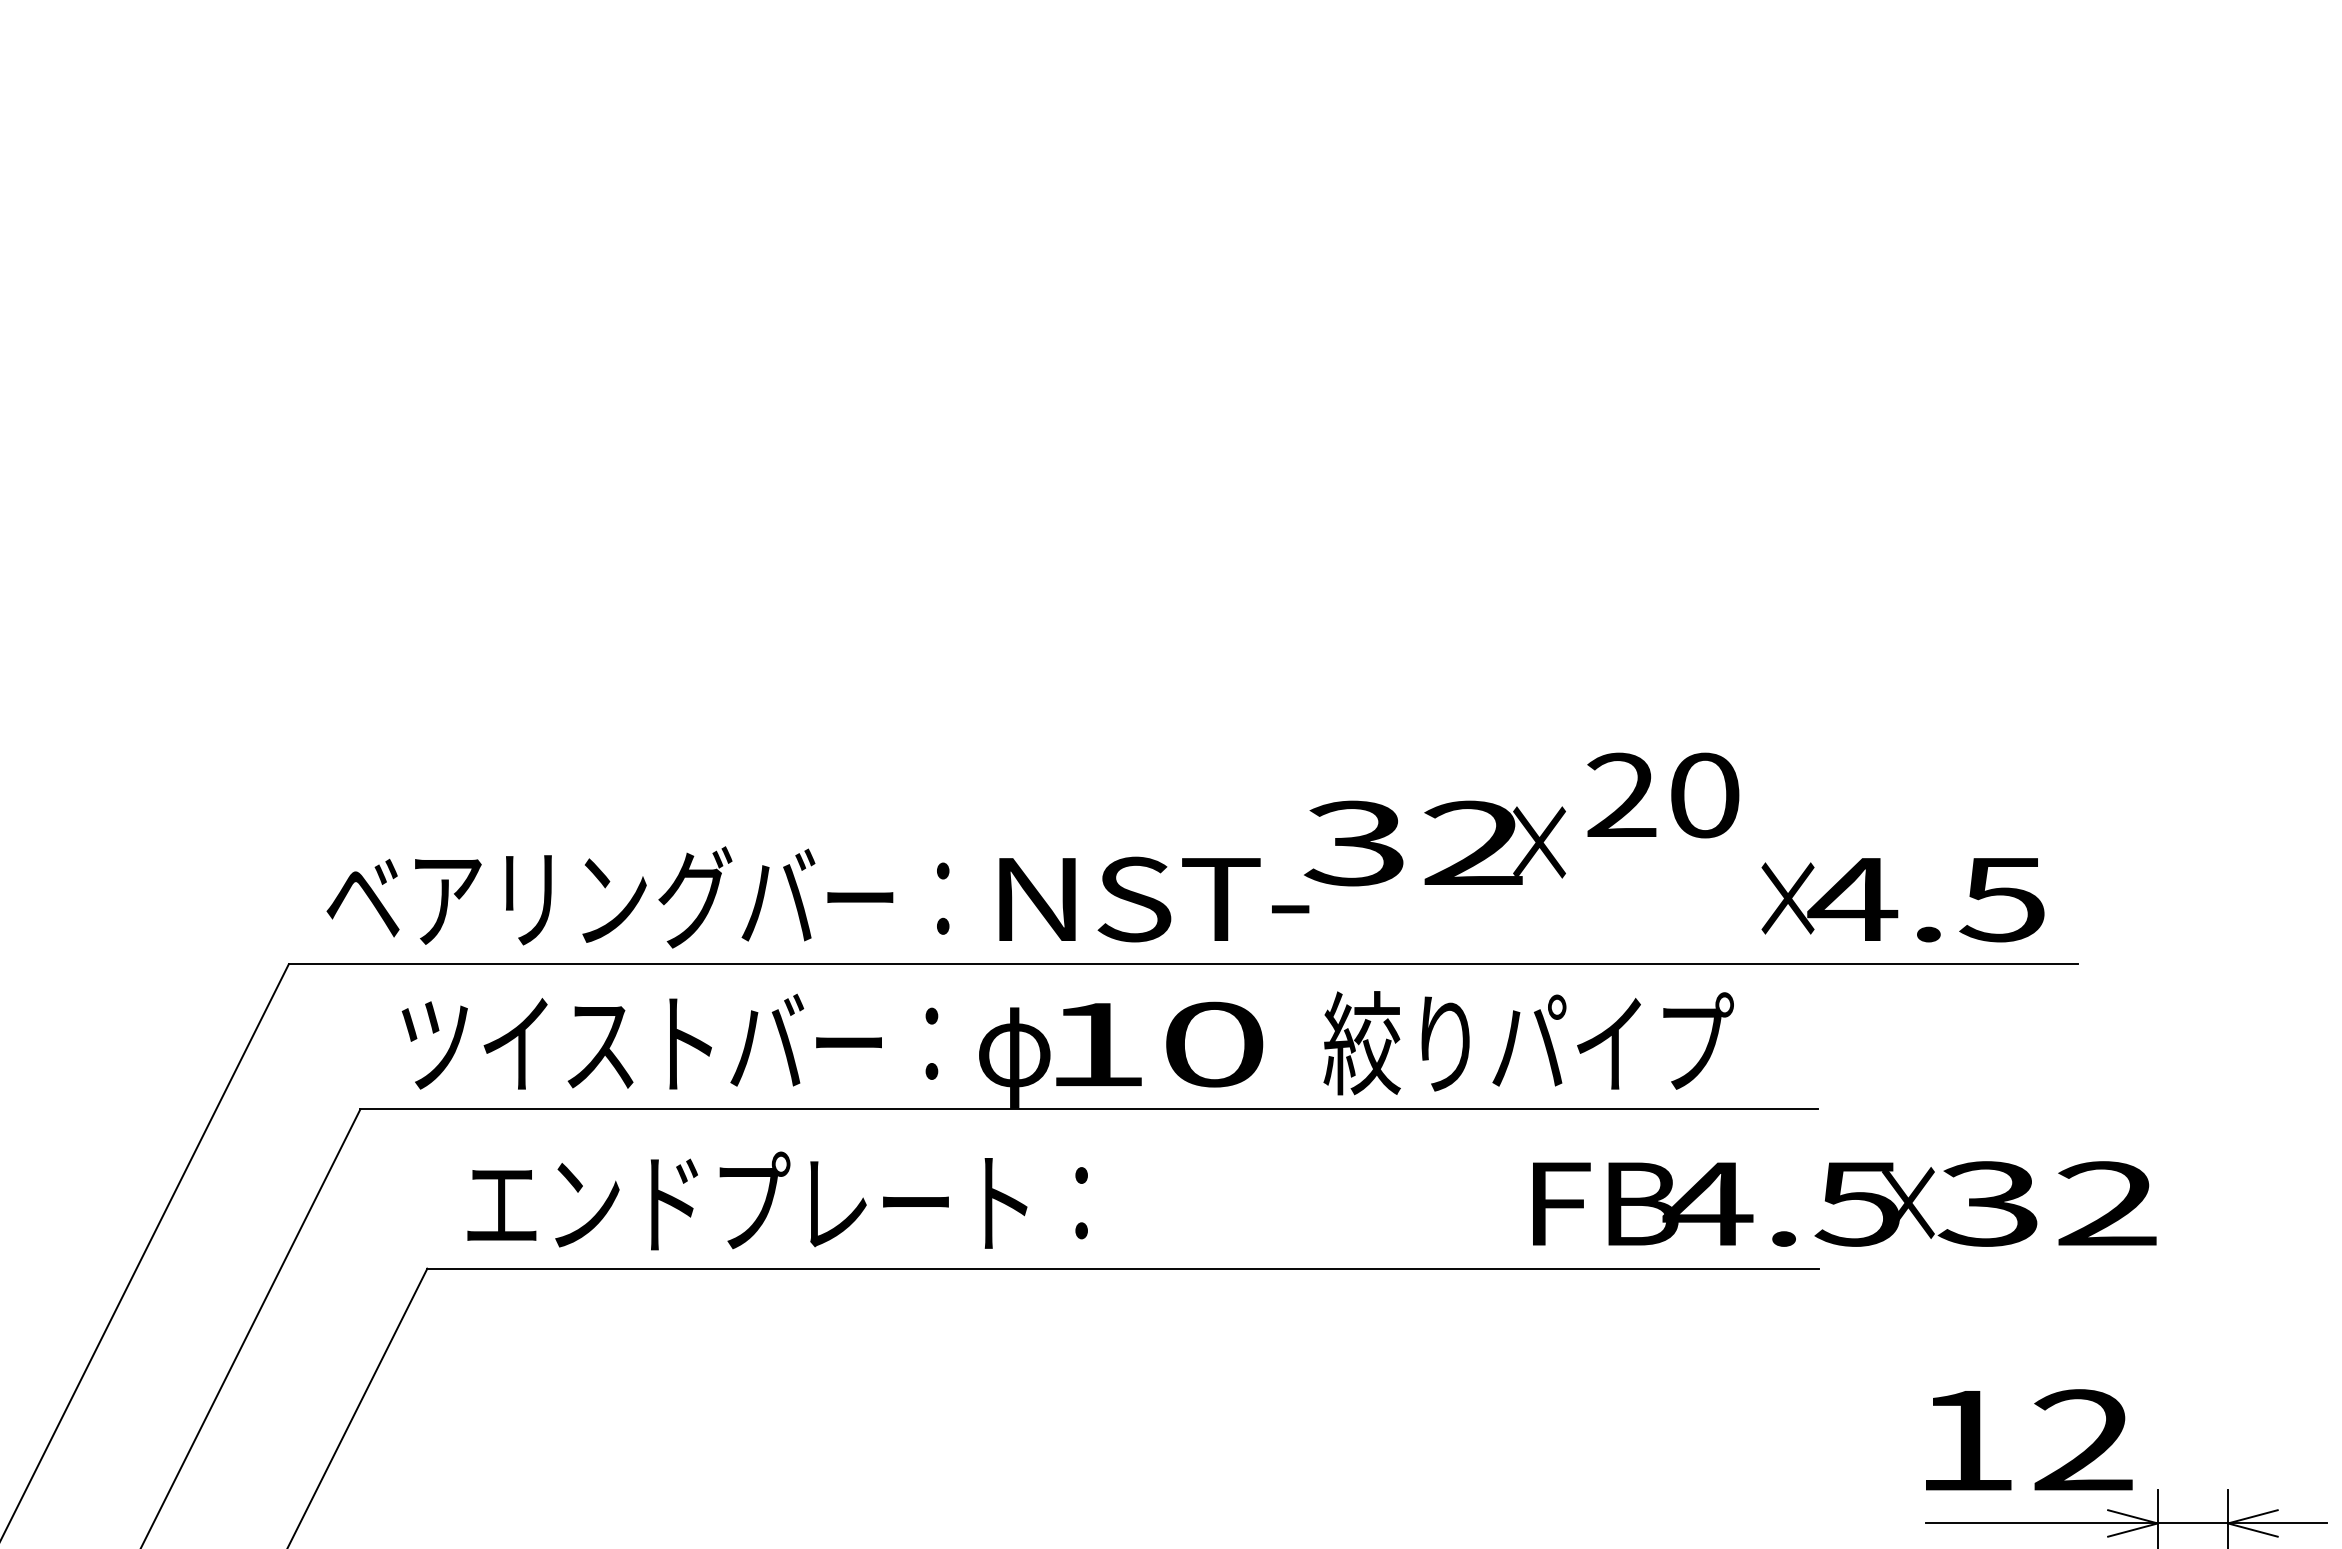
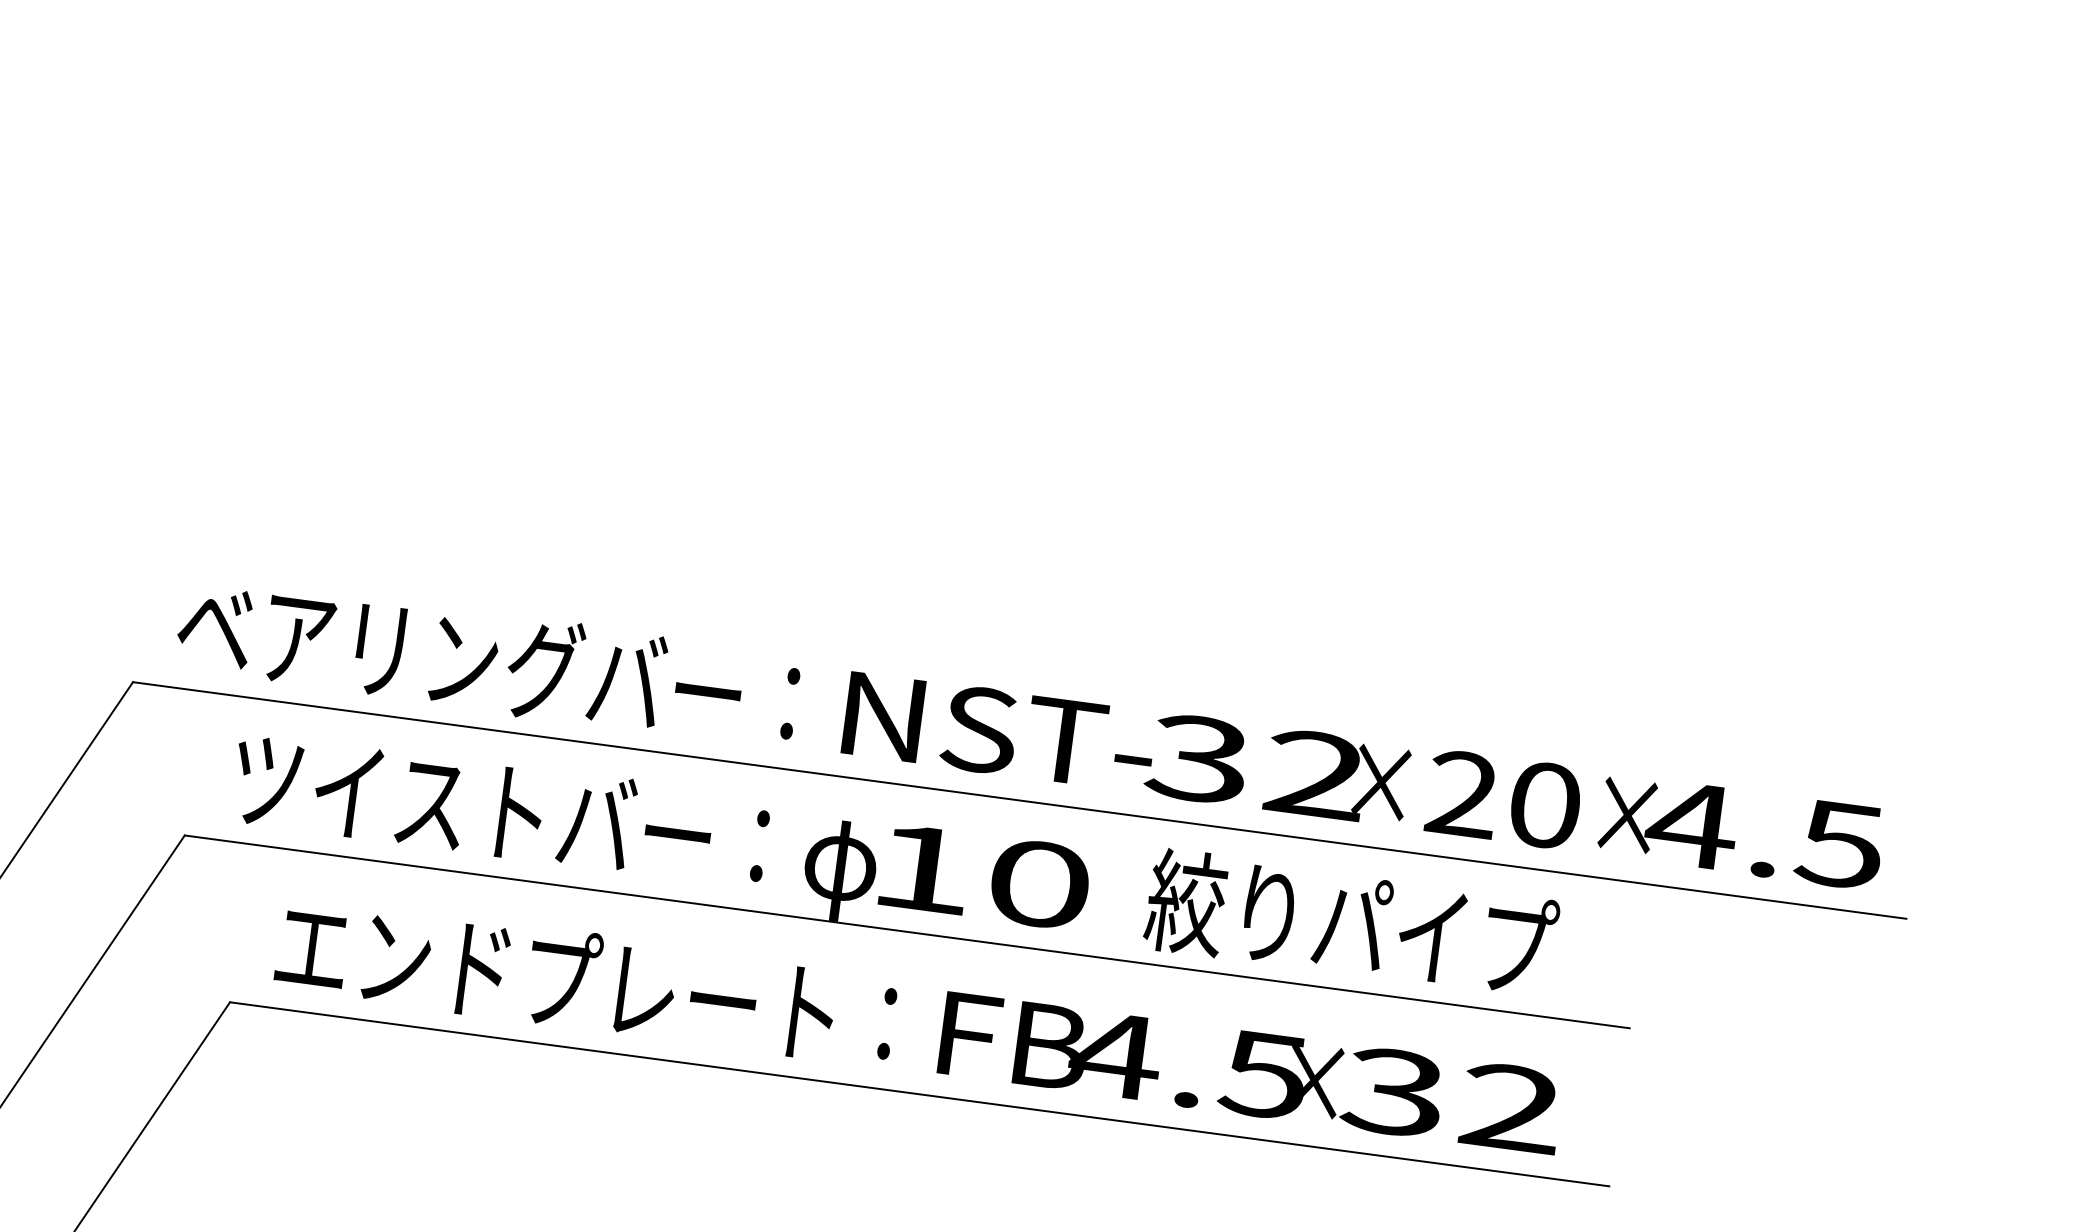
text: (1663, 795) -> (1504, 799), moved
text: (1434, 843) -> (1277, 769), moved
text: (1844, 1203) -> (1250, 1072), moved

